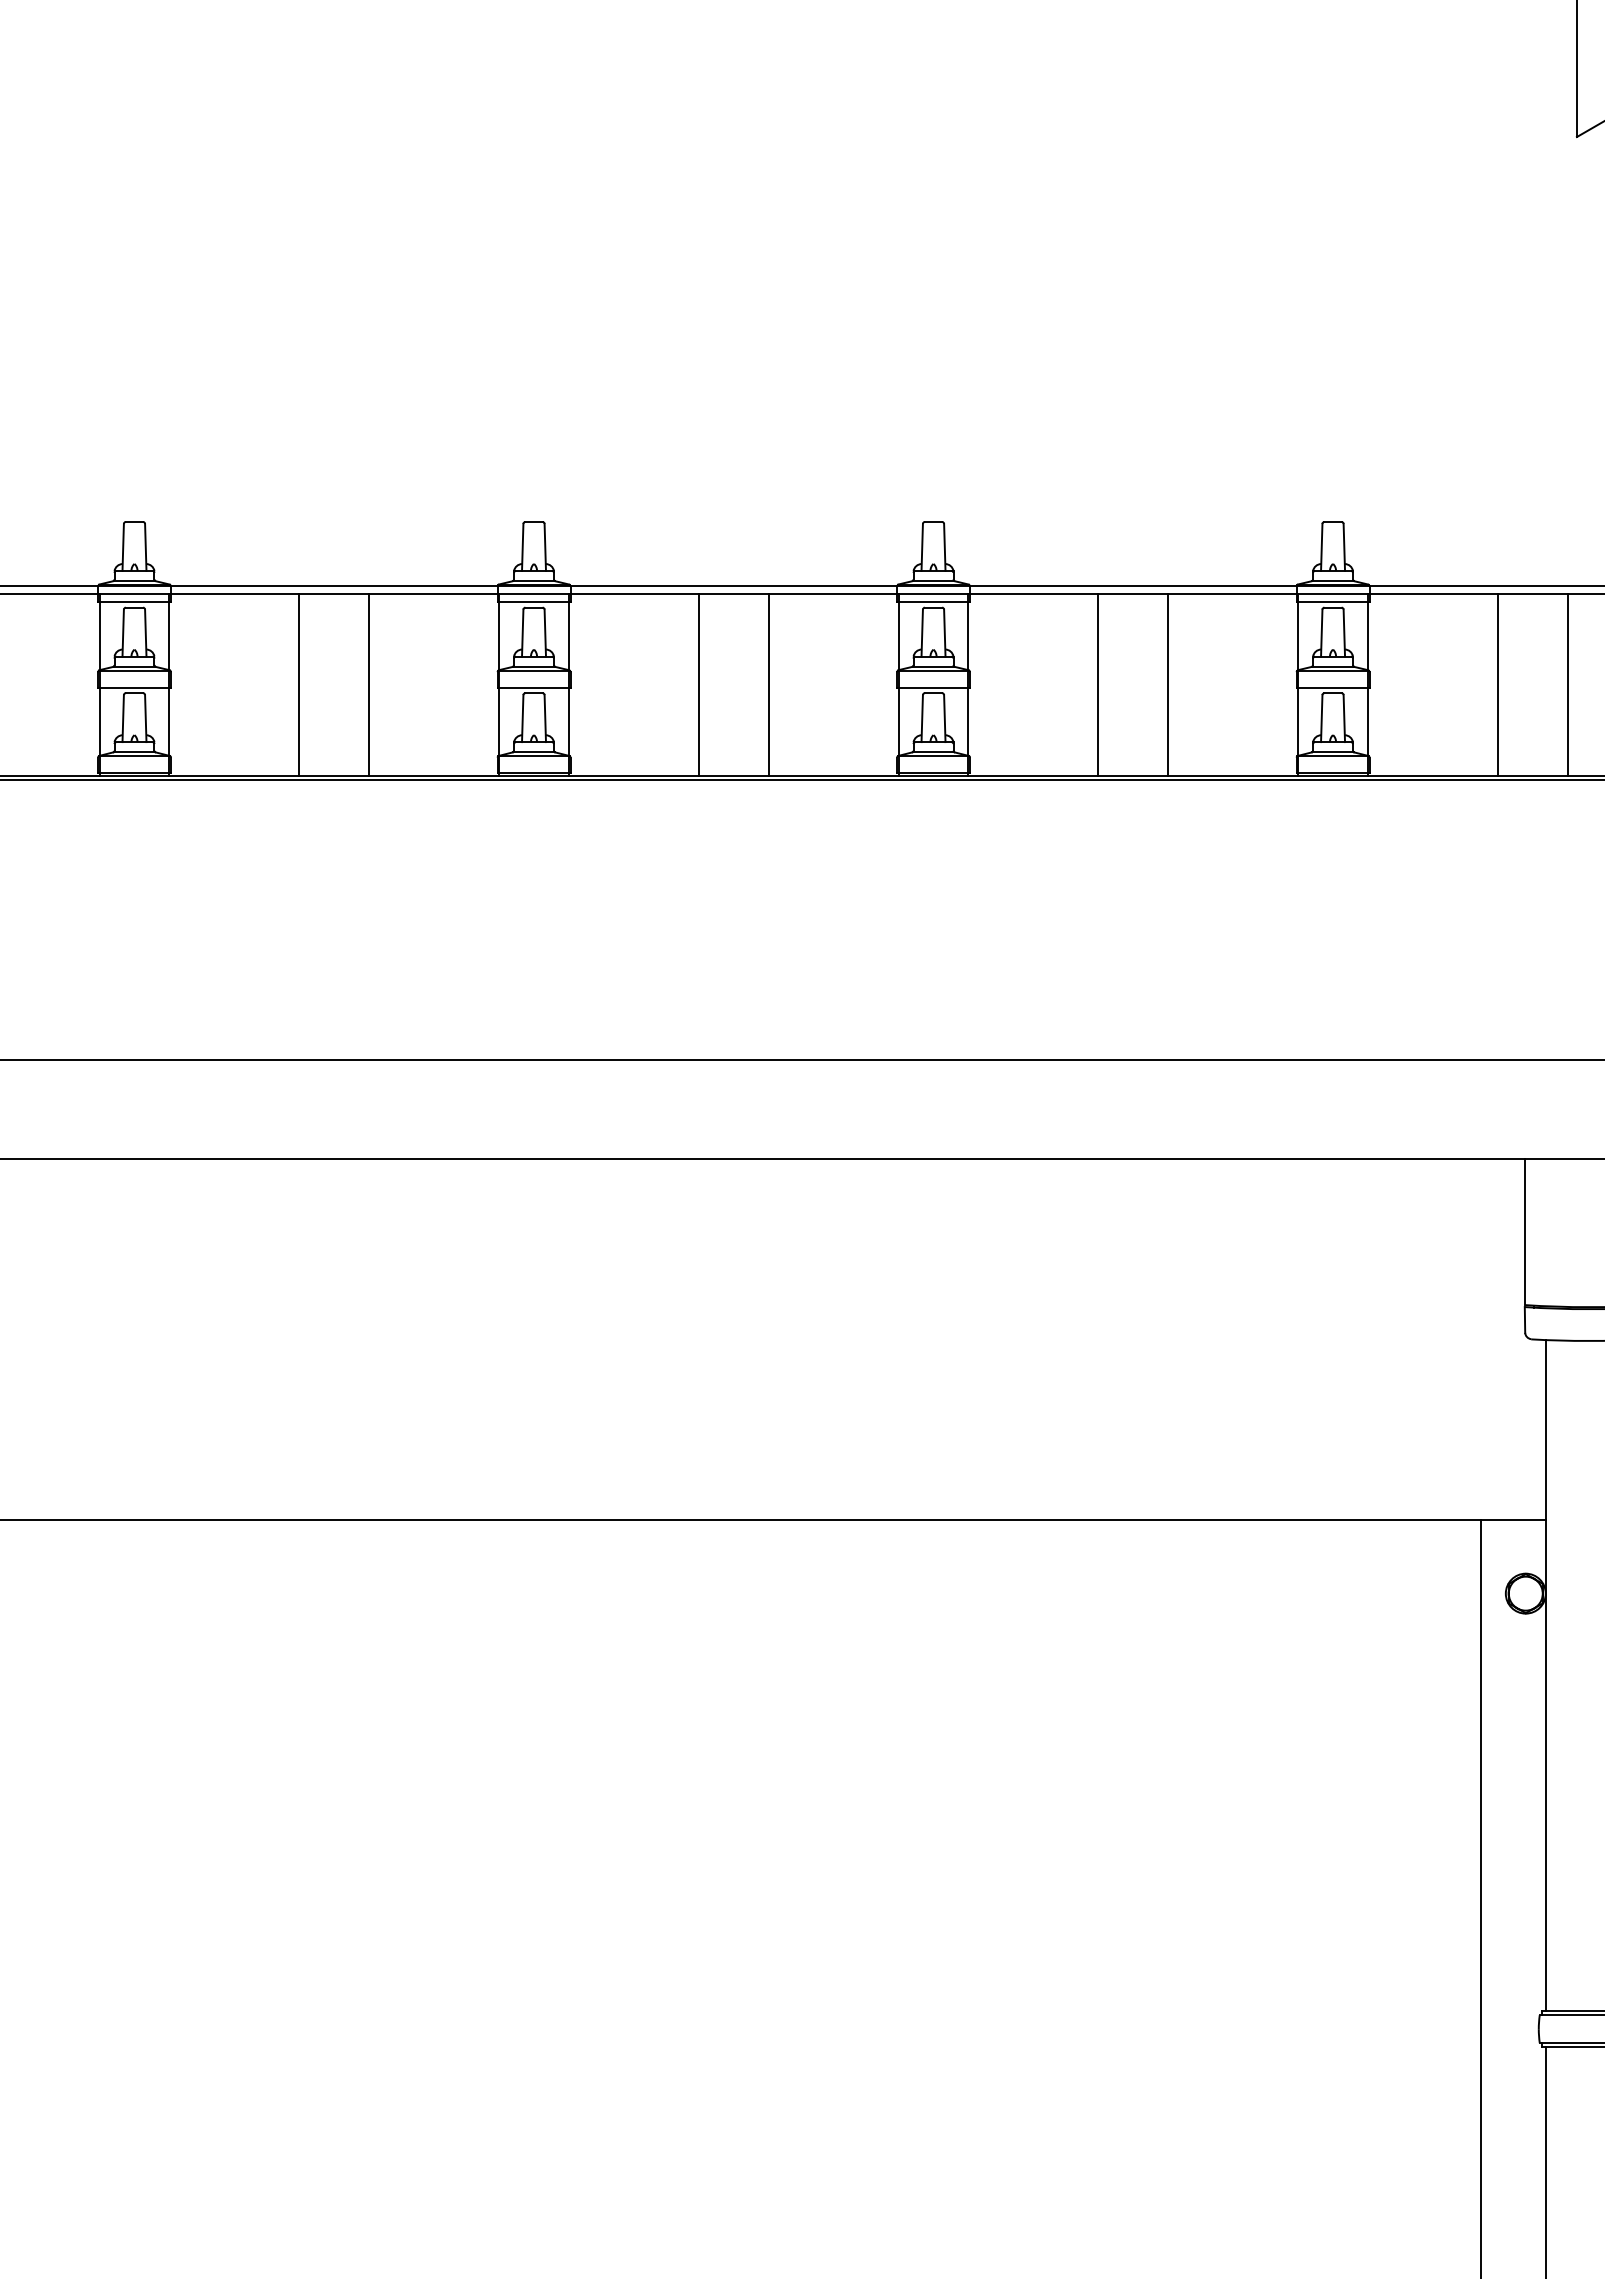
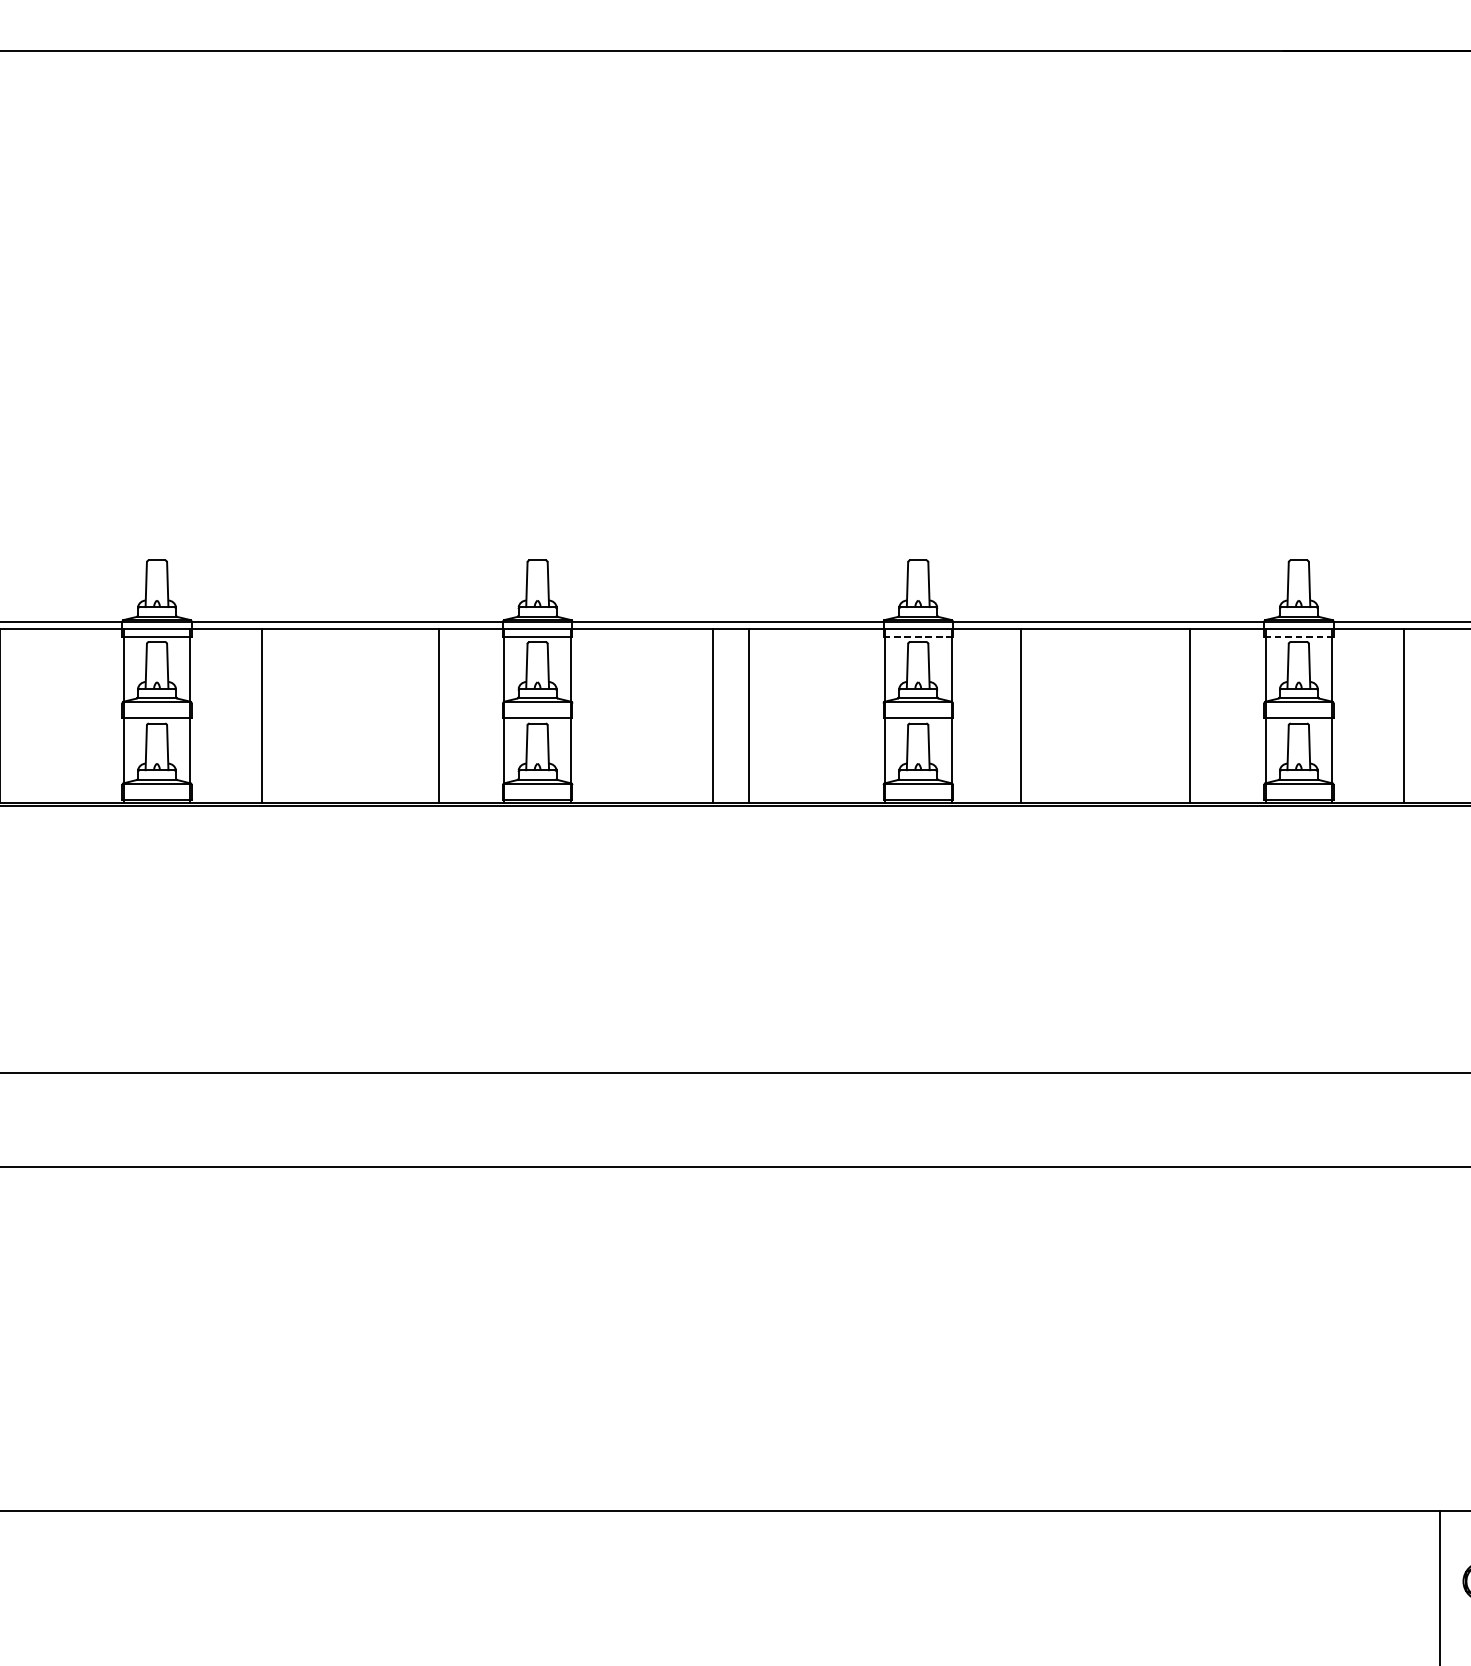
line: (933, 601) -> (918, 636), solid -> dashed
line: (1332, 601) -> (1298, 636), solid -> dashed
line: (299, 684) -> (261, 715), moved
line: (369, 684) -> (439, 715), moved
line: (698, 684) -> (748, 715), moved
line: (768, 684) -> (712, 715), moved
line: (1098, 684) -> (1021, 715), moved
line: (1168, 684) -> (1189, 715), moved
line: (1497, 684) -> (1404, 715), moved

